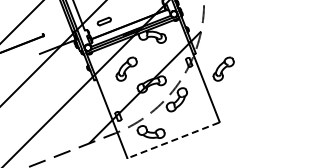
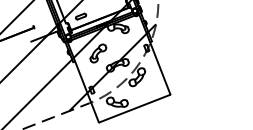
part: (223, 68) -> (173, 52), removed
line: (173, 140) -> (134, 108), dashed -> solid

